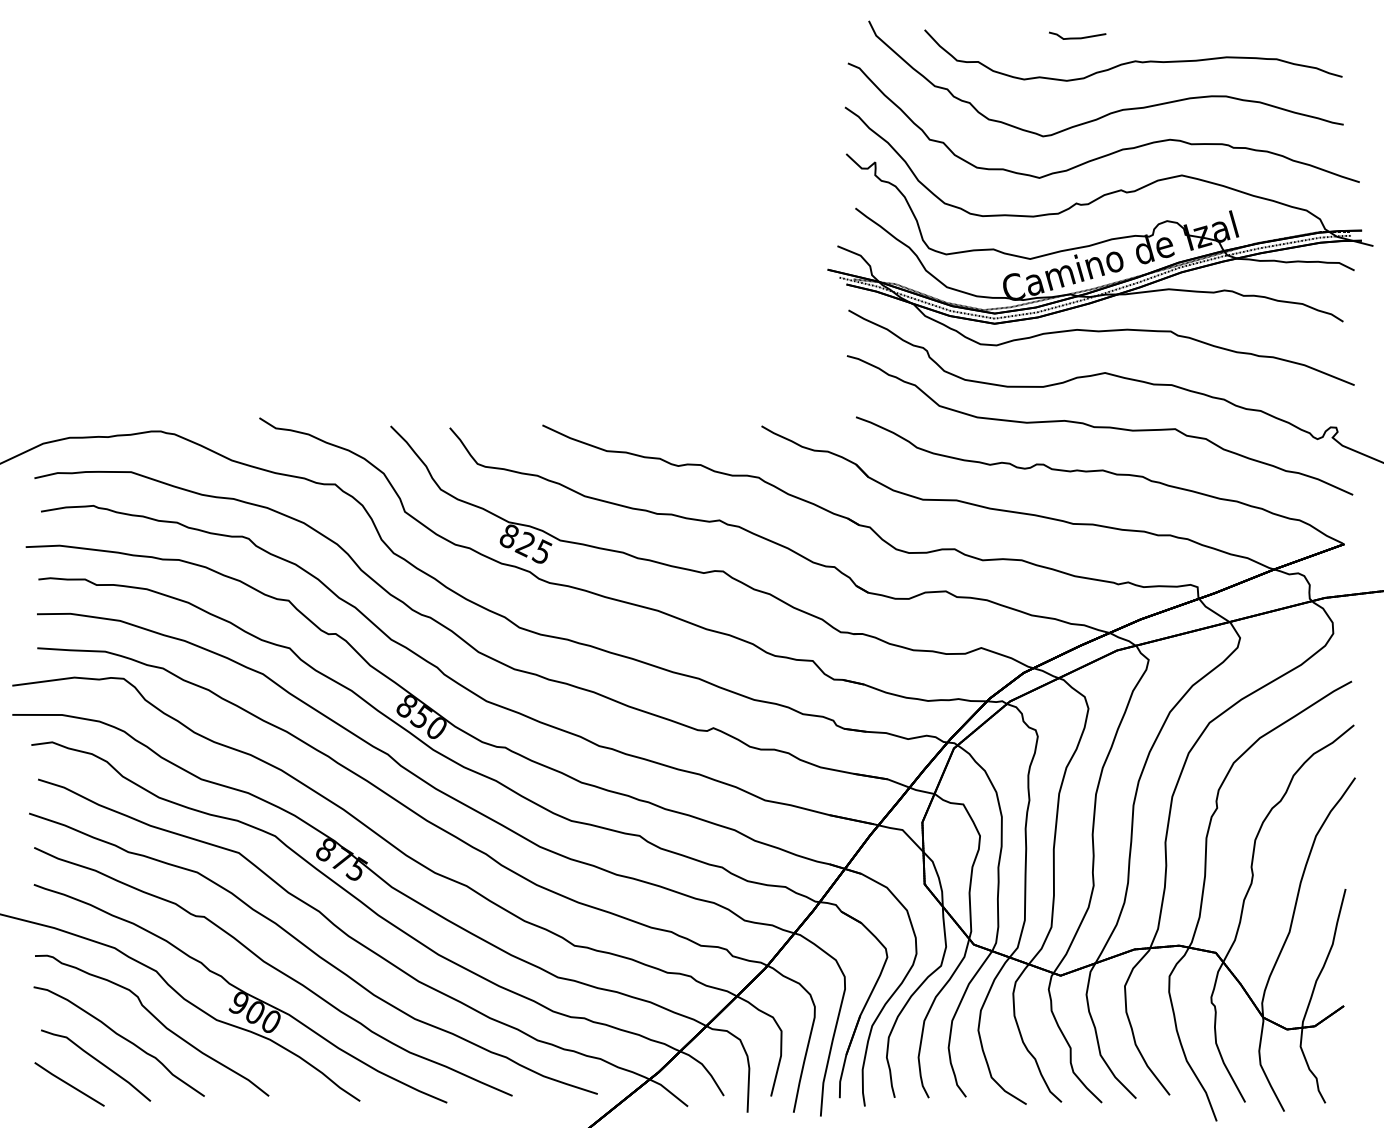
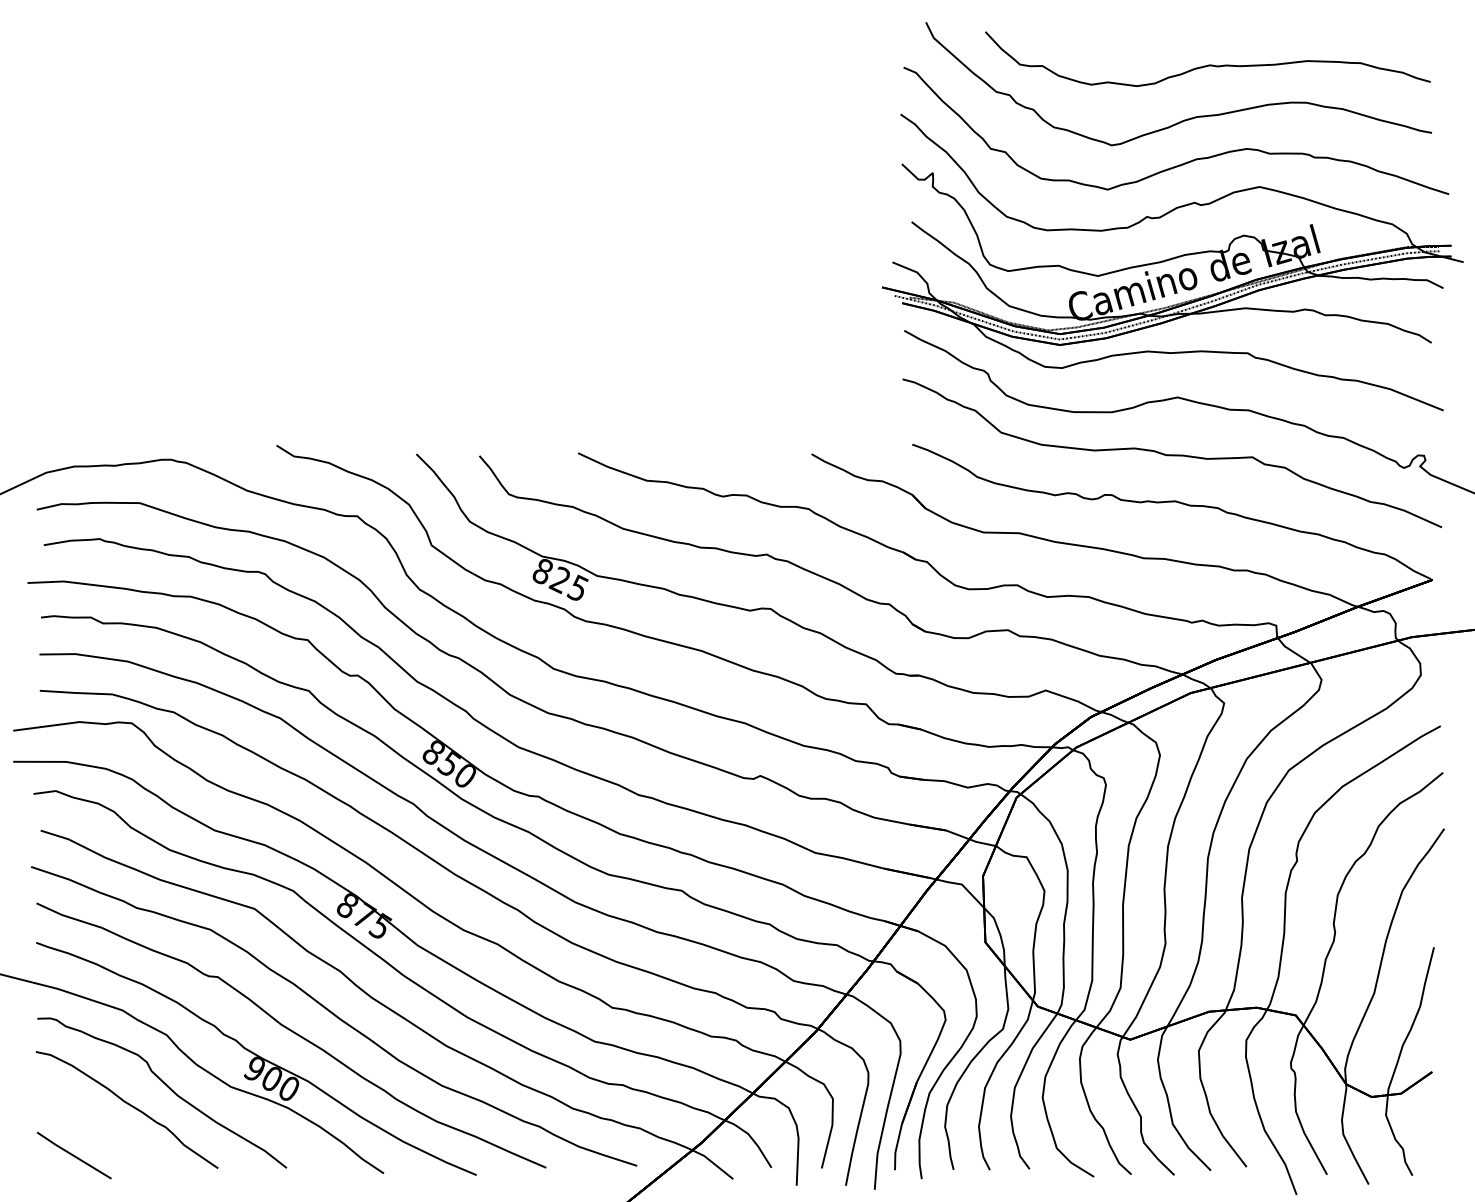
part: (1077, 35) -> (1148, 37), removed
part: (96, 1065) -> (102, 1135), removed

